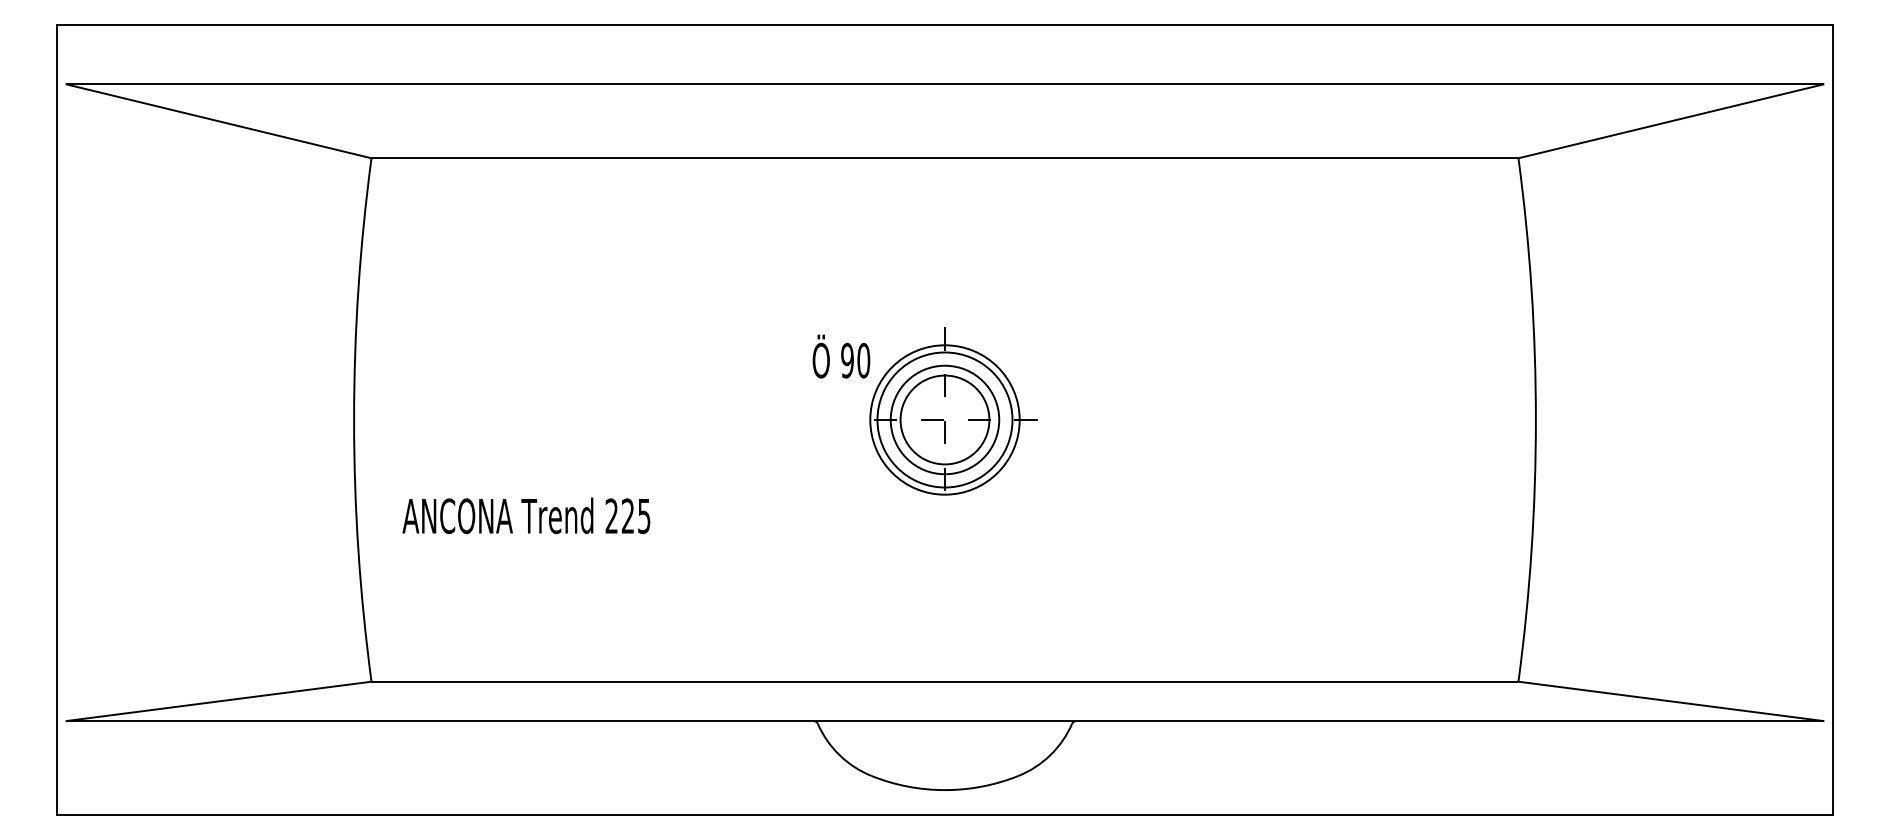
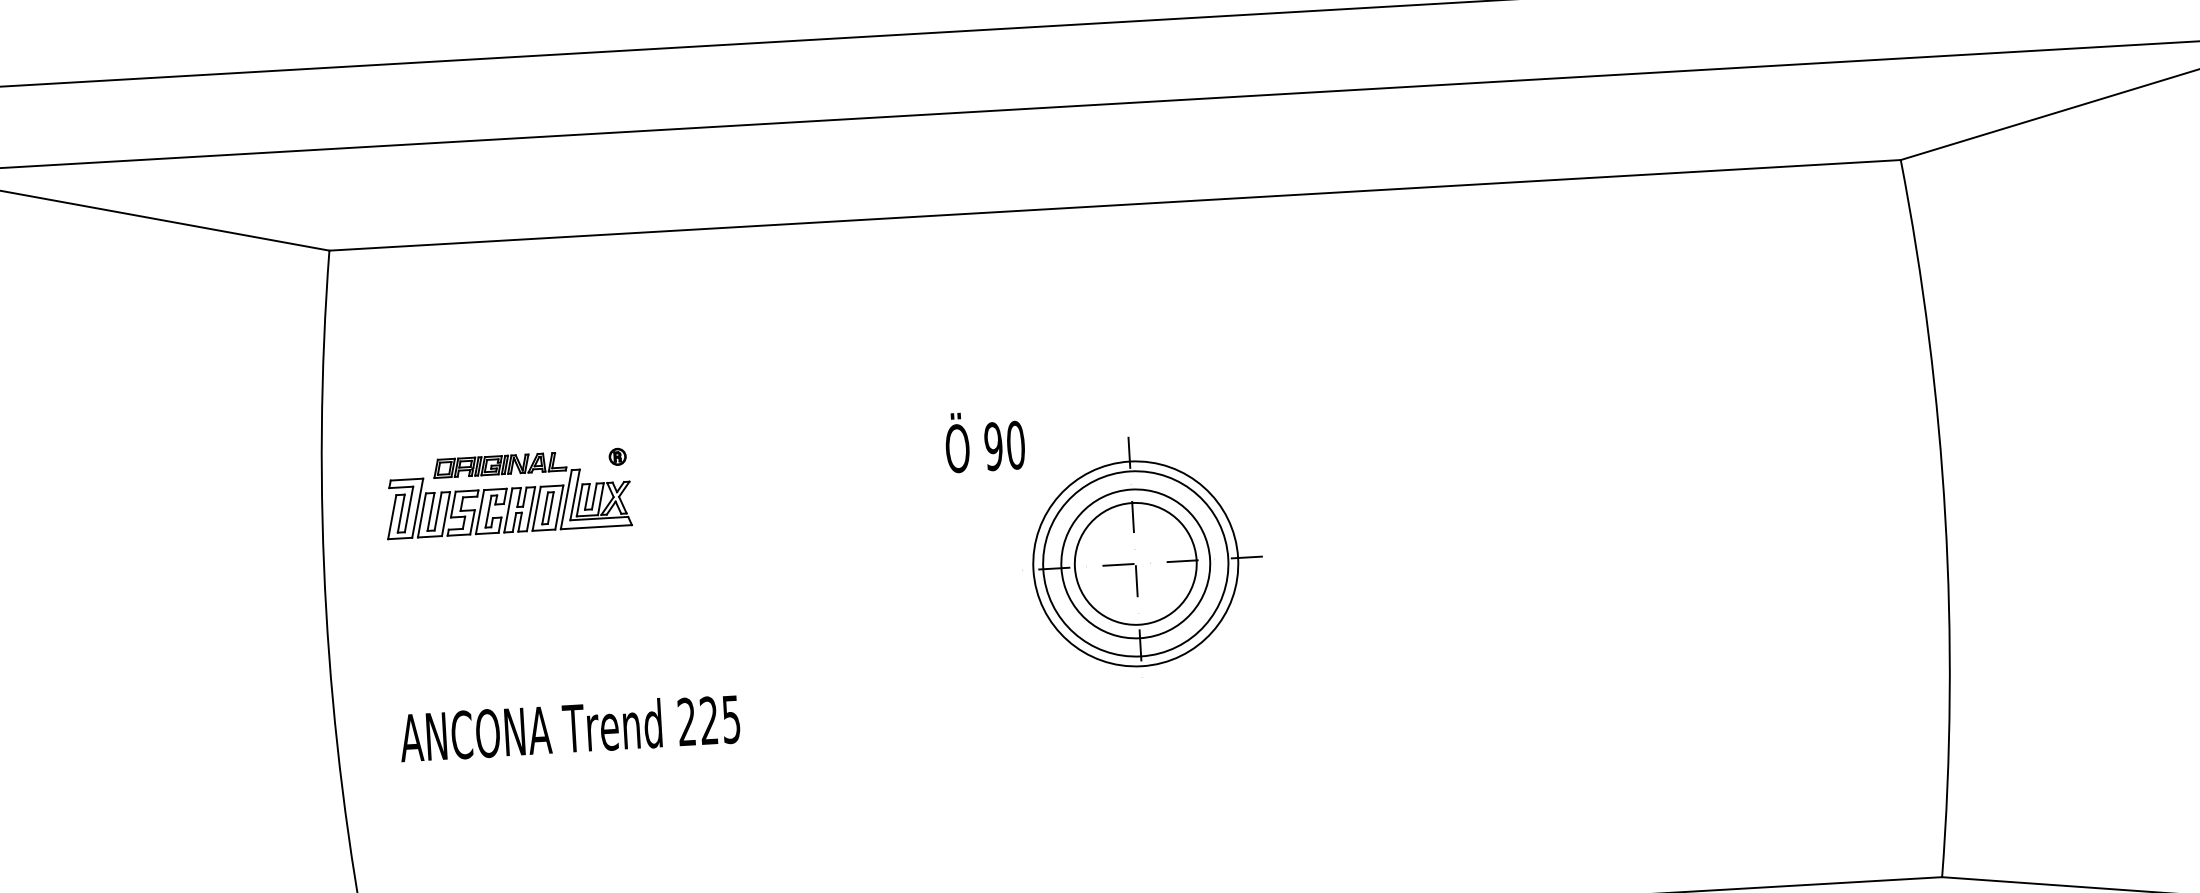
part: (491, 342) -> (508, 493), added
text: (841, 356) -> (985, 441), moved

